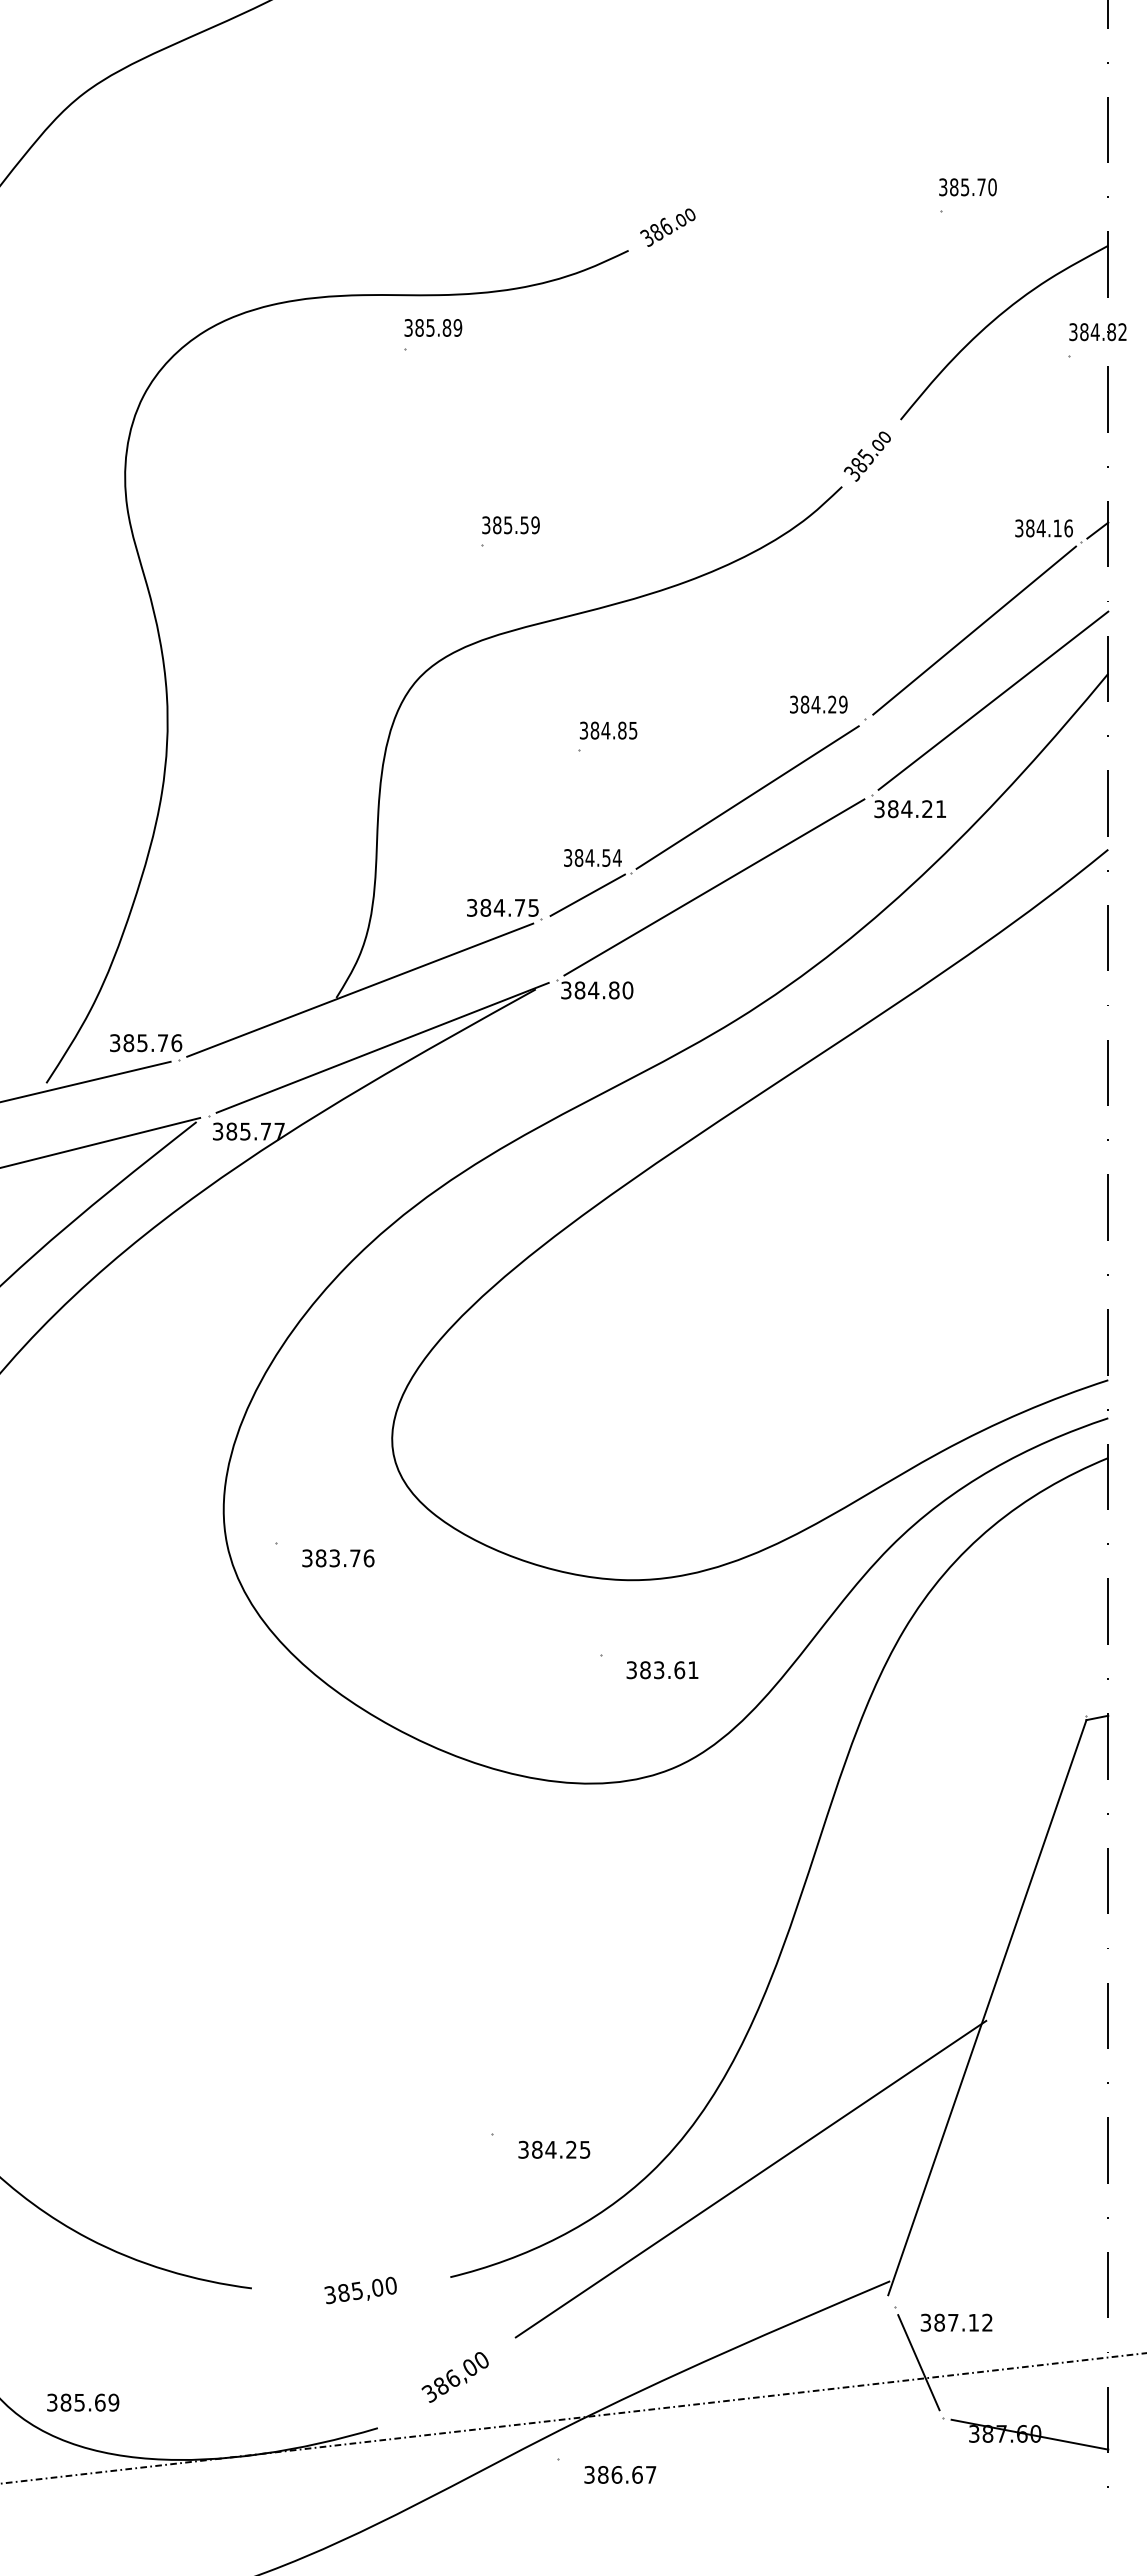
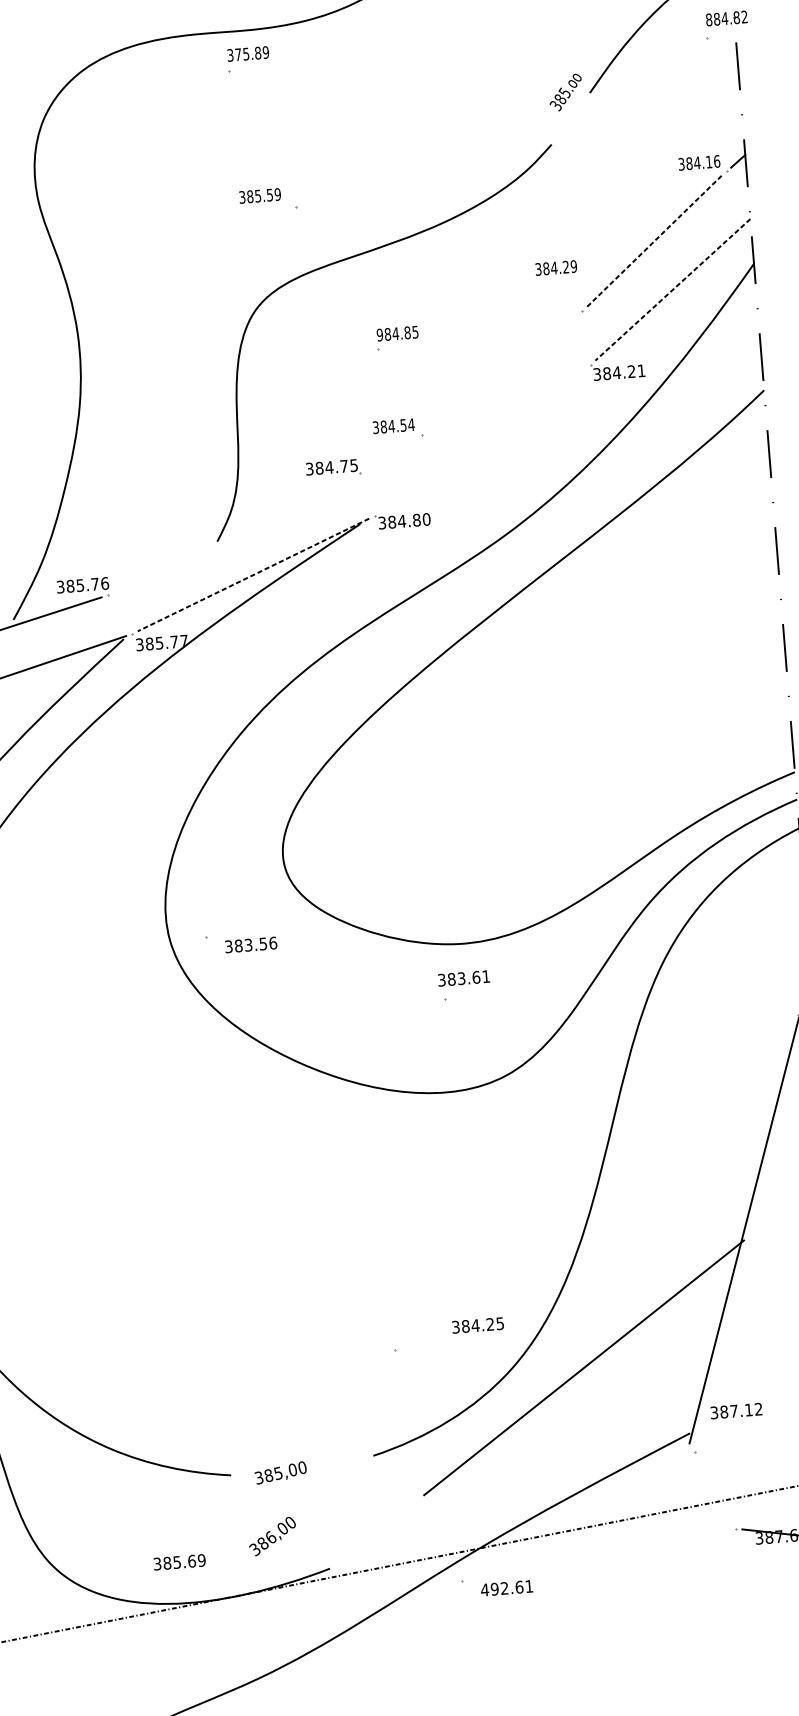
text: (419, 327) -> (238, 54), 385.89 -> 375.89
text: (1073, 332) -> (709, 20), 384.82 -> 884.82
text: (866, 456) -> (565, 92), moved
text: (510, 525) -> (259, 196), moved
line: (974, 630) -> (655, 240), solid -> dashed
line: (993, 701) -> (673, 290), solid -> dashed
text: (818, 704) -> (556, 267), moved
text: (583, 730) -> (379, 334), 384.85 -> 984.85
line: (747, 797) -> (501, 373), removed
line: (714, 887) -> (482, 440), removed
line: (587, 894) -> (392, 452), removed
line: (360, 989) -> (234, 534), removed
line: (382, 1048) -> (253, 575), solid -> dashed
text: (355, 1558) -> (263, 944), 383.76 -> 383.56
text: (662, 1670) -> (464, 978), moved
text: (554, 2149) -> (478, 1325), moved
text: (360, 2290) -> (280, 1472), moved
text: (956, 2322) -> (736, 1410), moved
line: (918, 2362) -> (715, 1490), removed
text: (454, 2377) -> (272, 1536), moved
text: (83, 2402) -> (179, 1562), moved
text: (619, 2474) -> (506, 1588), 386.67 -> 492.61

